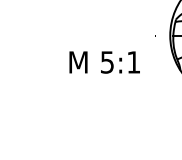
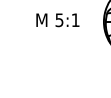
text: (104, 62) -> (57, 20), moved

